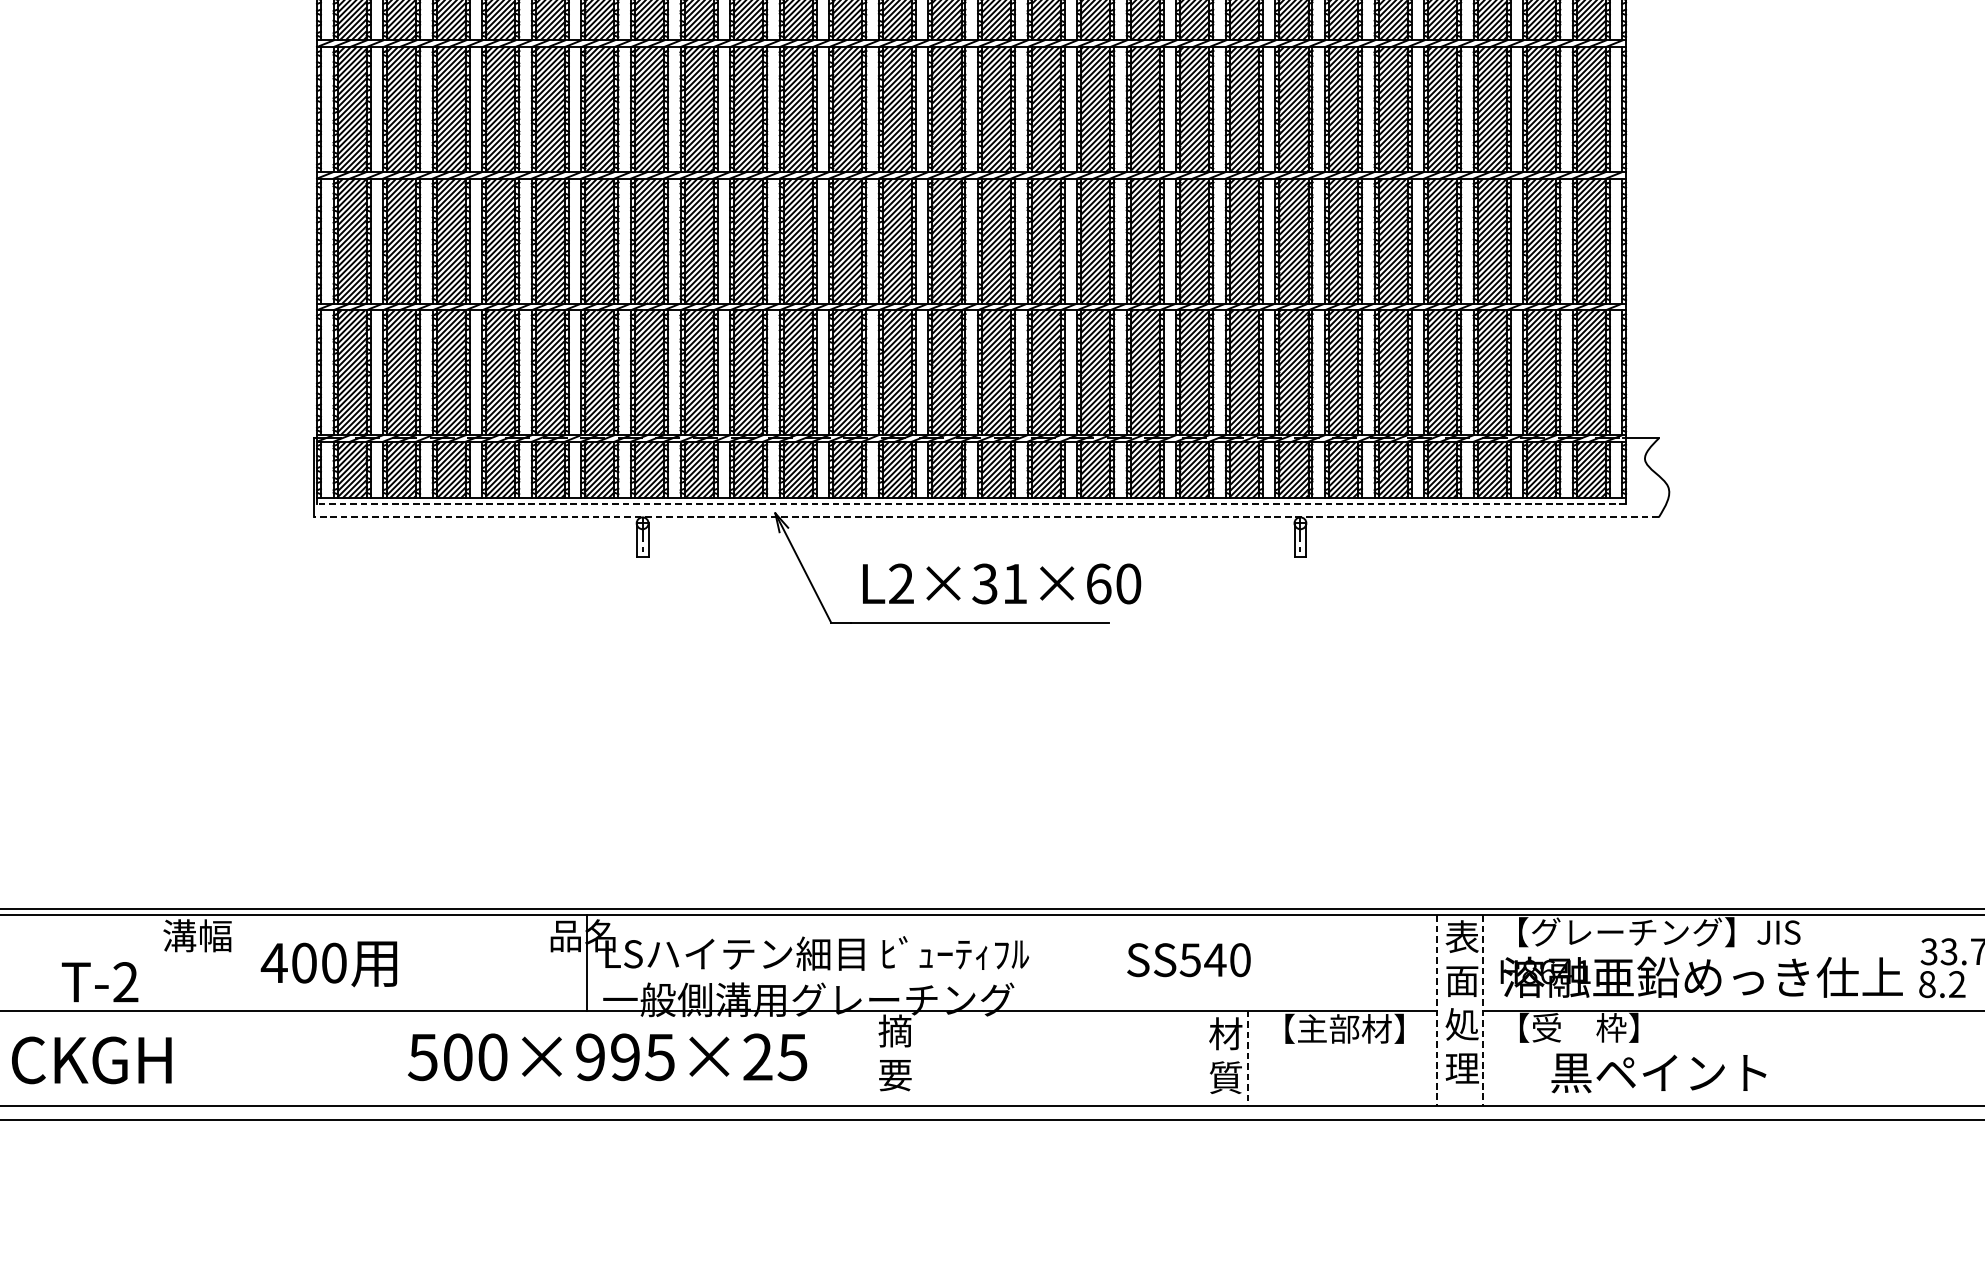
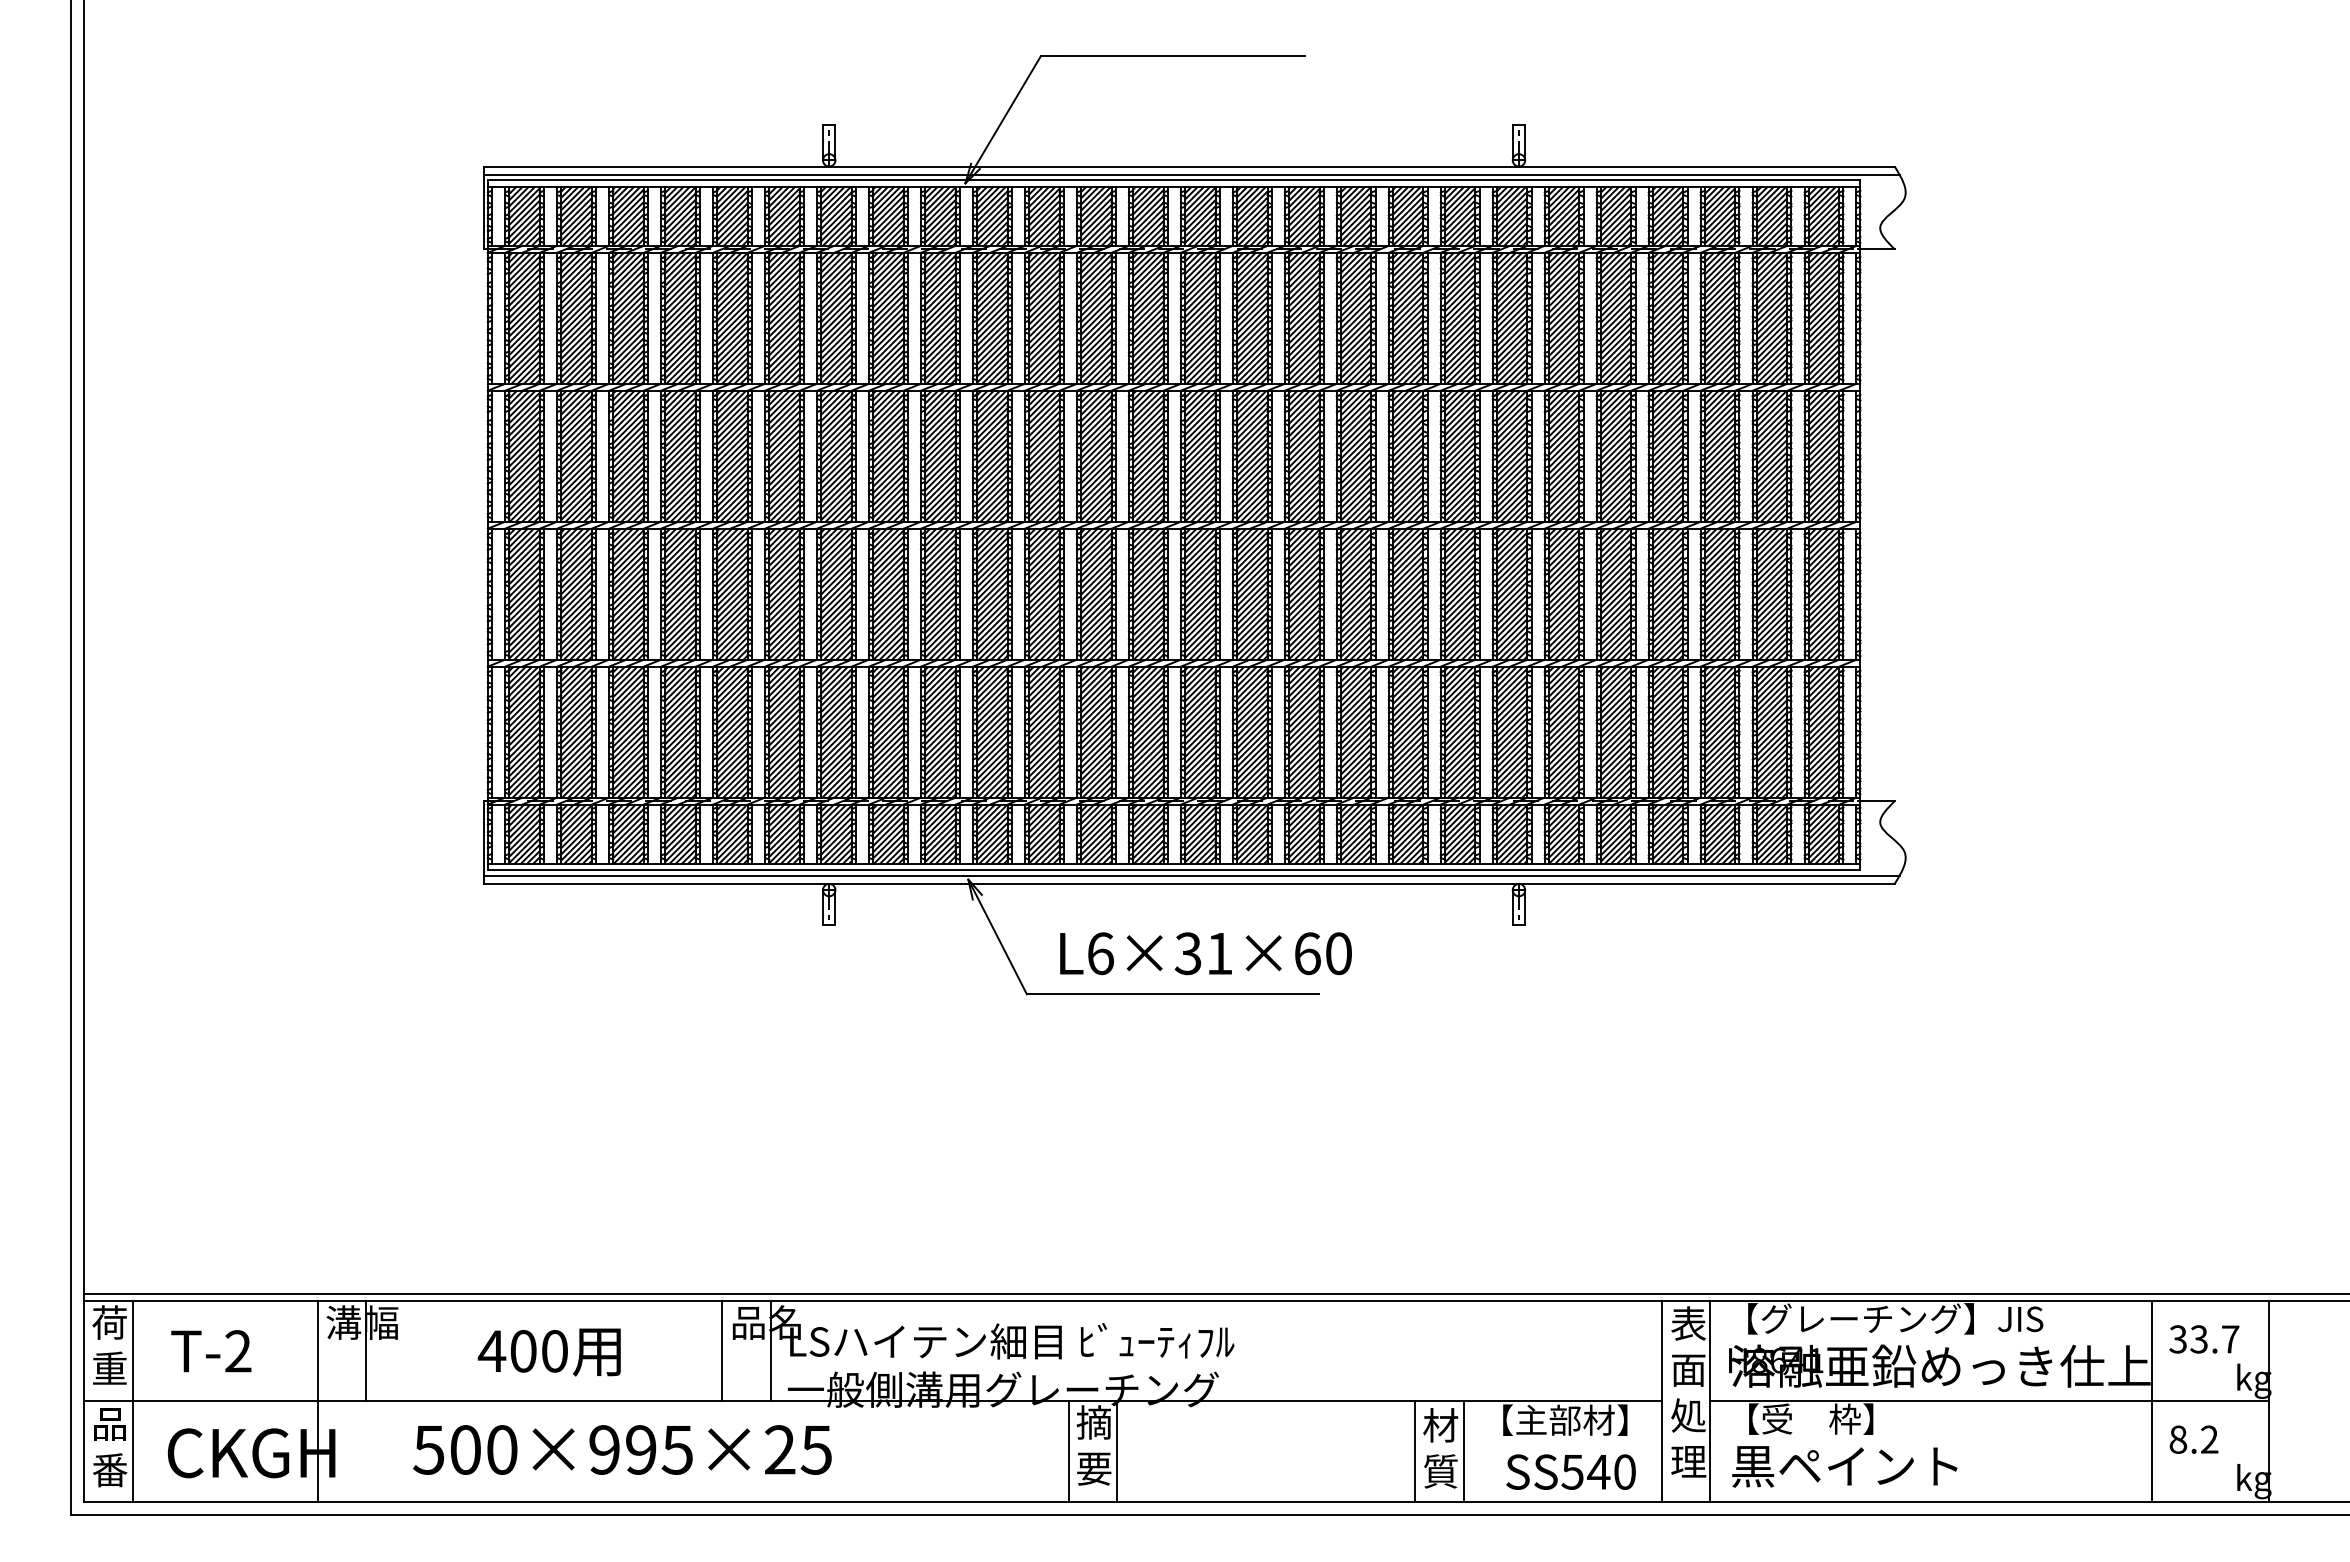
line: (970, 504) -> (1173, 870), dashed -> solid
line: (988, 509) -> (1191, 875), added
line: (986, 516) -> (1189, 883), dashed -> solid
text: (901, 583) -> (1100, 953), L2×31×60 -> L6×31×60
text: (1188, 959) -> (1570, 1471), moved
line: (200, 962) -> (365, 1350), added
line: (540, 962) -> (722, 1350), added
text: (328, 964) -> (548, 1352), moved
text: (100, 982) -> (211, 1351), moved
text: (1941, 984) -> (2193, 1439), moved
line: (154, 1010) -> (317, 1400), added
line: (1903, 1010) -> (2151, 1400), added
line: (1436, 1011) -> (1661, 1401), dashed -> solid
line: (1483, 1011) -> (1710, 1401), dashed -> solid
text: (607, 1056) -> (622, 1449), moved
line: (871, 1058) -> (1069, 1451), added
line: (917, 1058) -> (1117, 1451), added
line: (1201, 1058) -> (1415, 1451), added
line: (1247, 1058) -> (1463, 1451), dashed -> solid
text: (1658, 1073) -> (1844, 1466), moved

